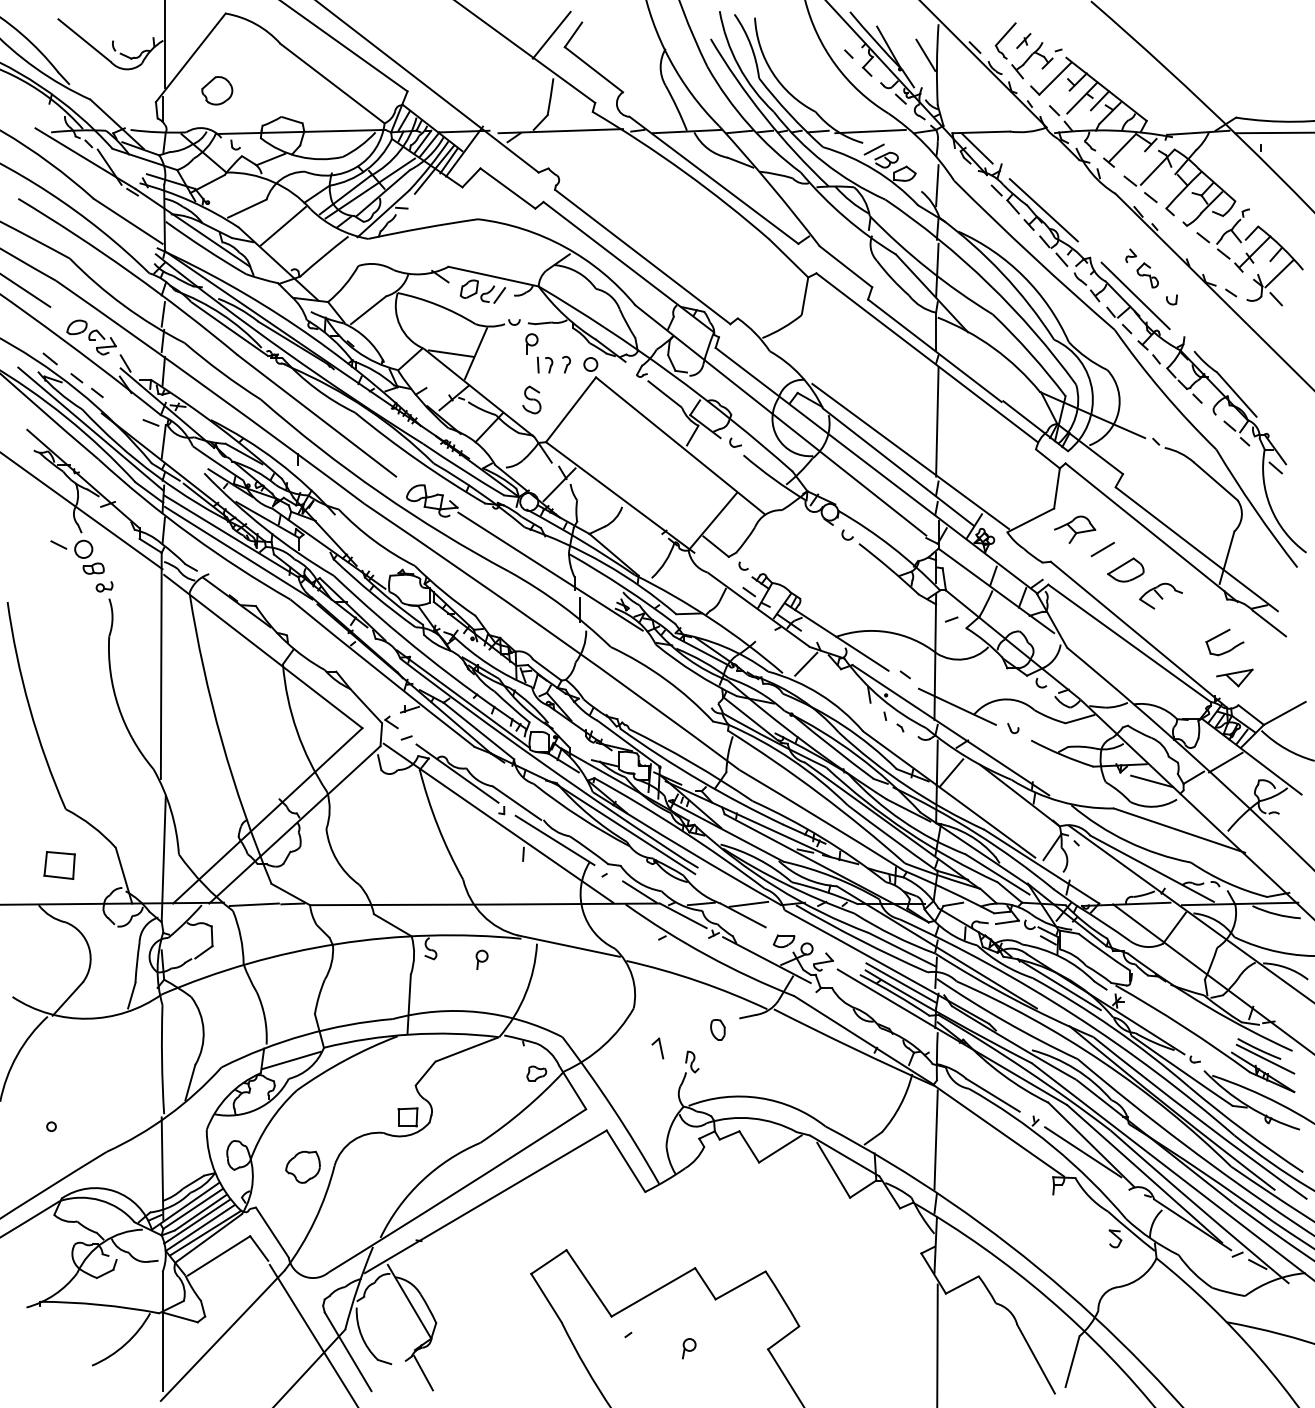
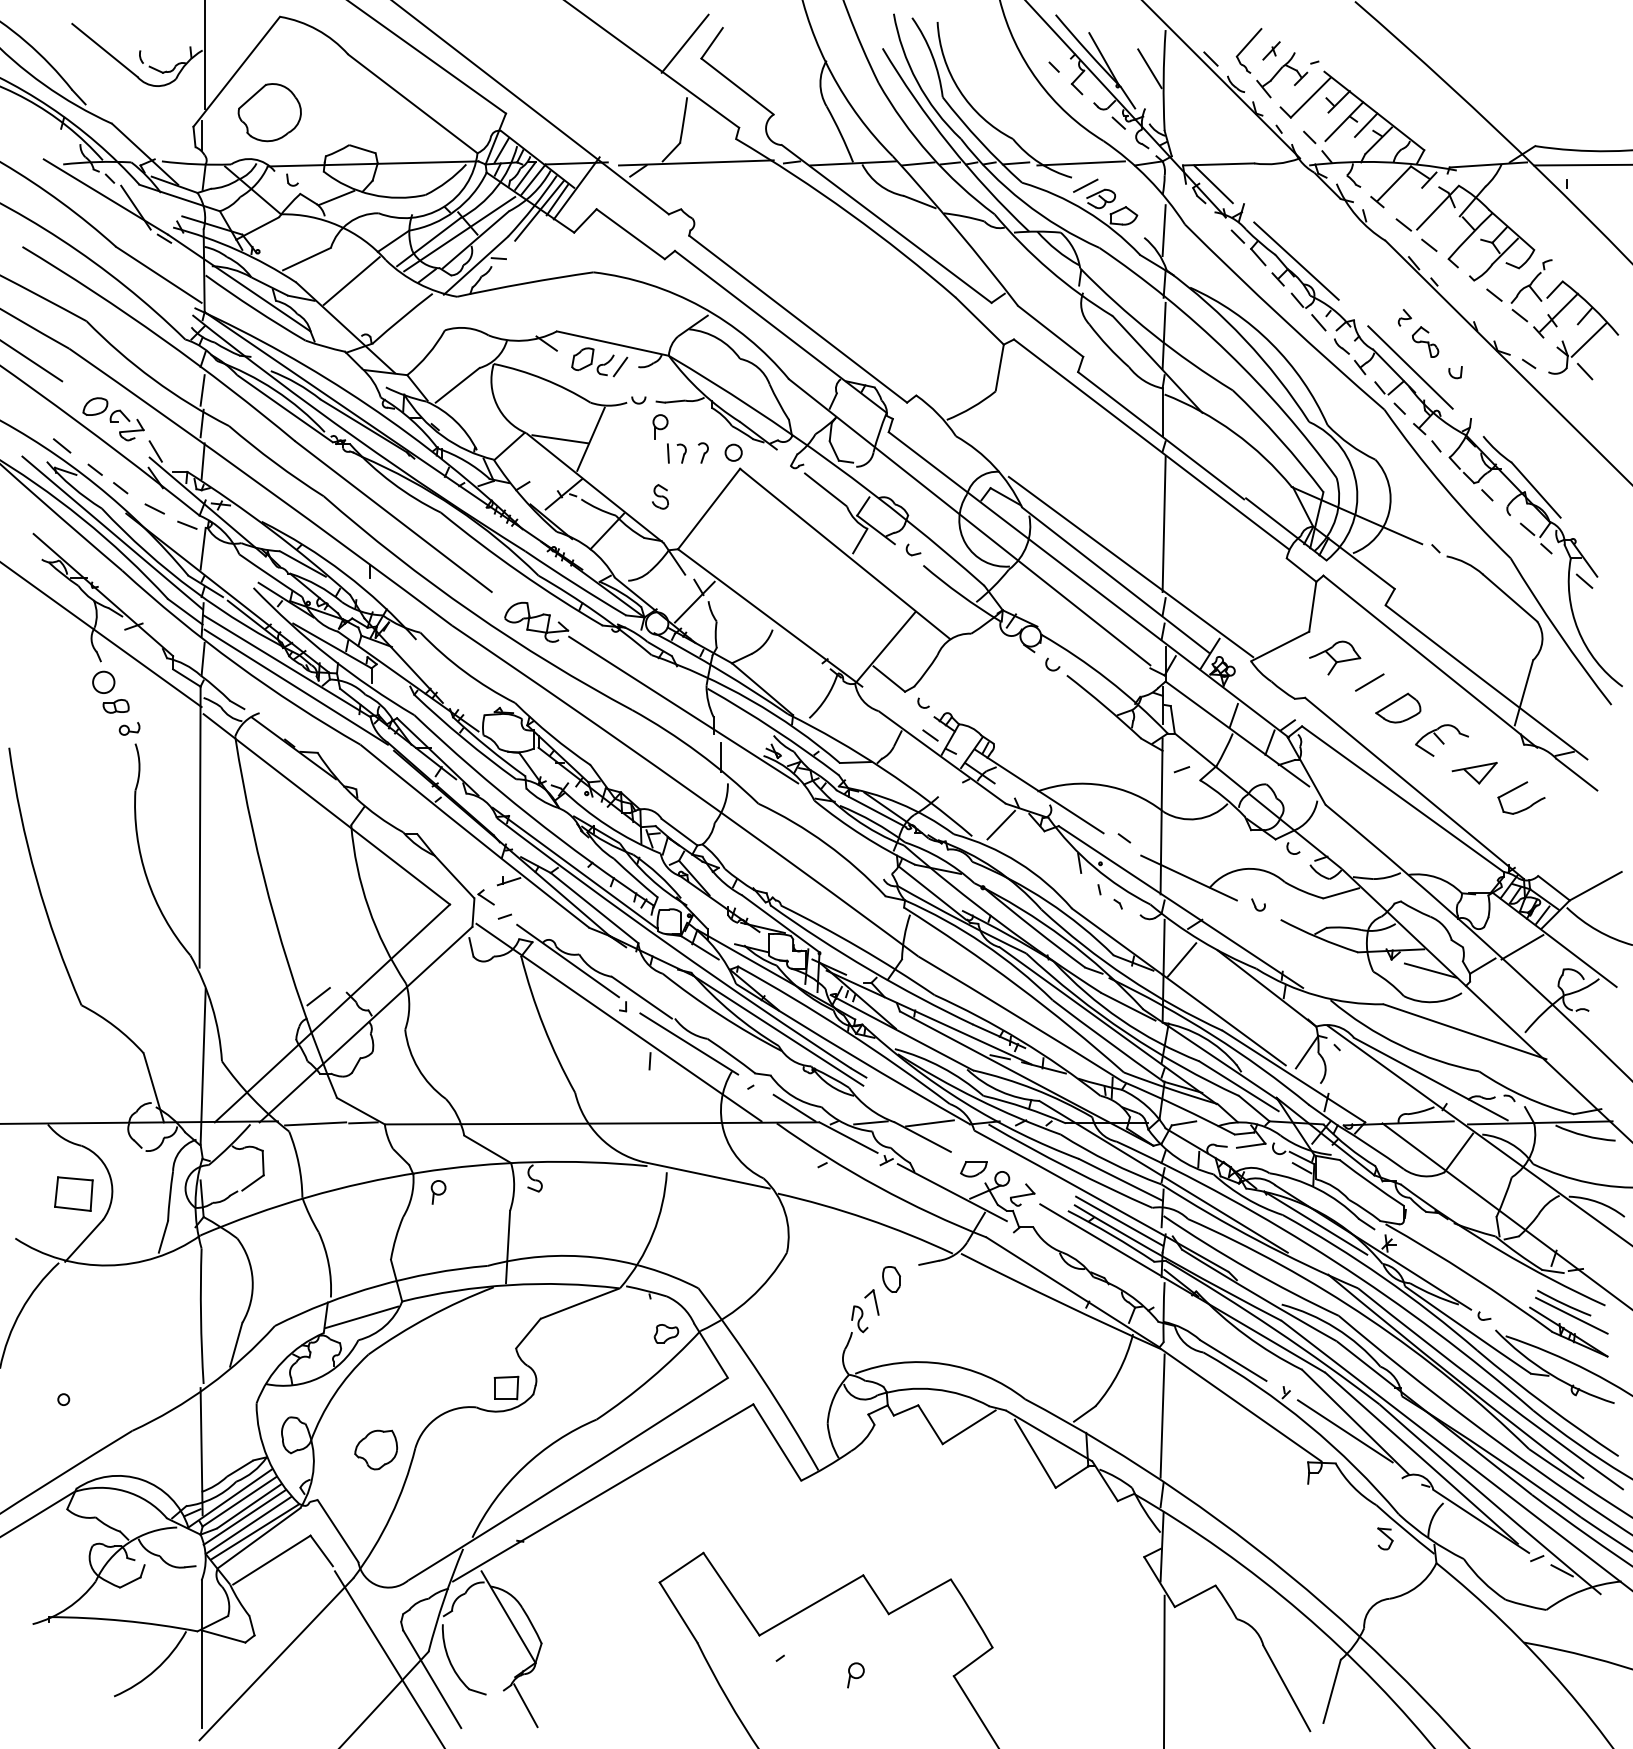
part: (217, 90) -> (269, 112), size x1.67
part: (531, 399) -> (660, 496), size x0.71
line: (58, 544) -> (154, 508), moved
part: (1234, 678) -> (1474, 773), moved
line: (256, 802) -> (318, 996), added
part: (59, 865) -> (73, 1193), moved
part: (482, 959) -> (438, 1192), moved
part: (657, 1048) -> (871, 1302), moved

